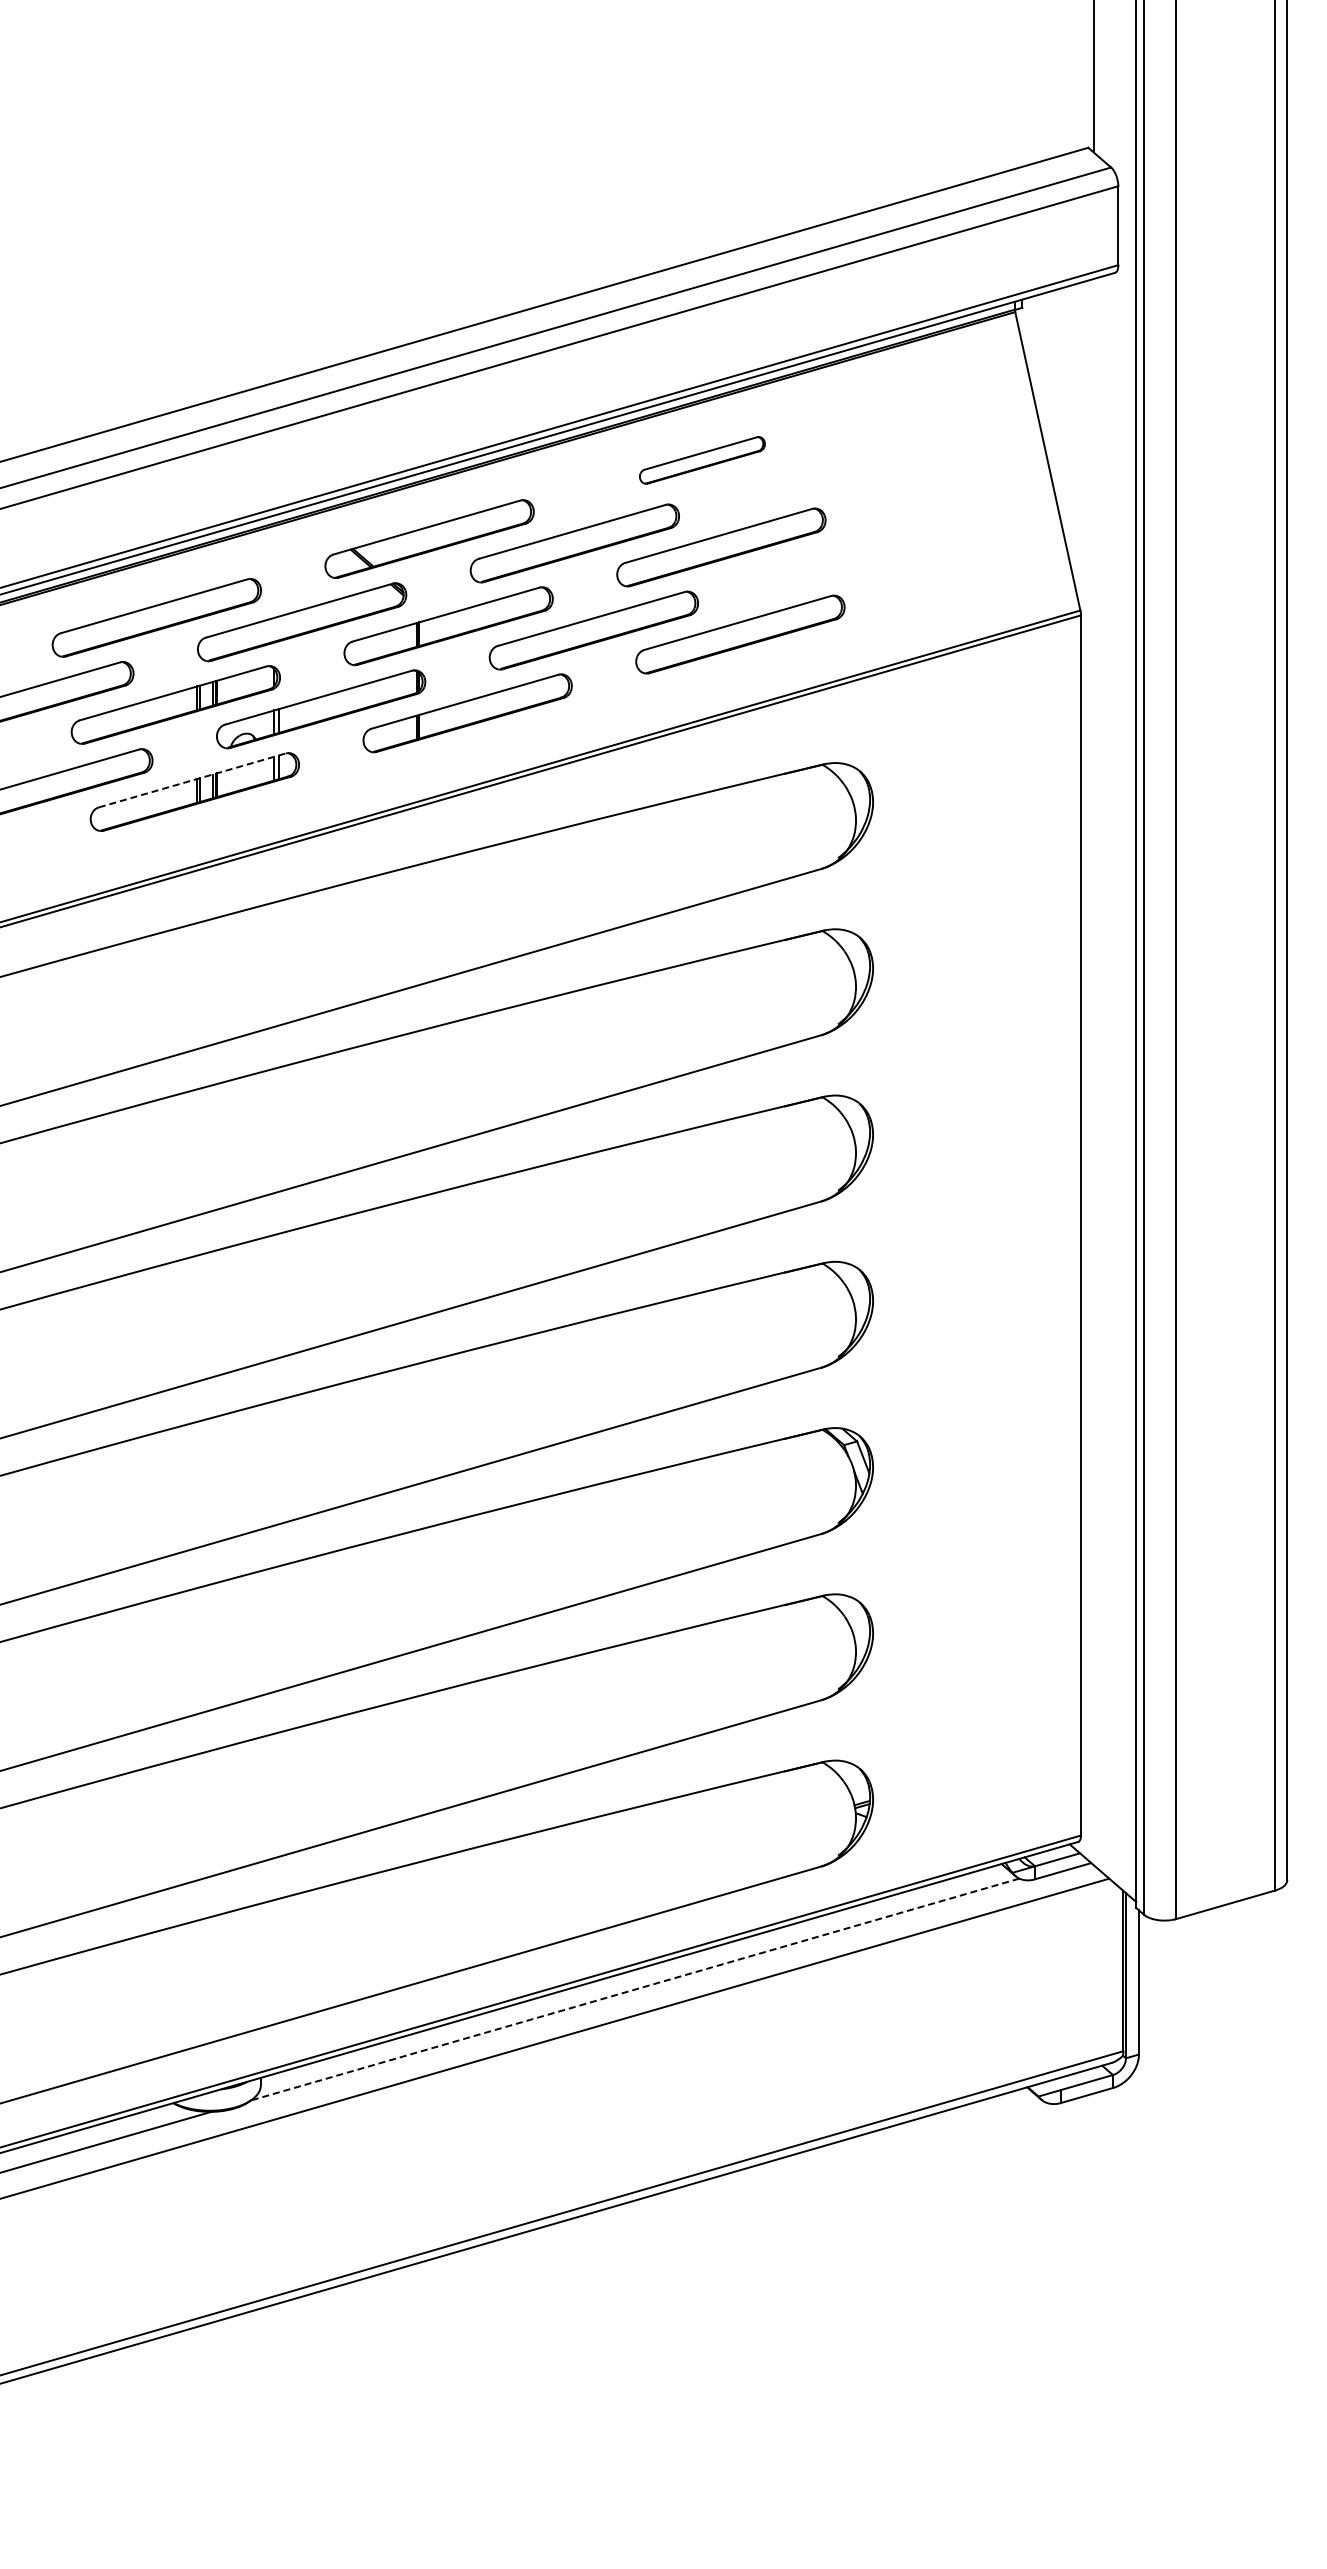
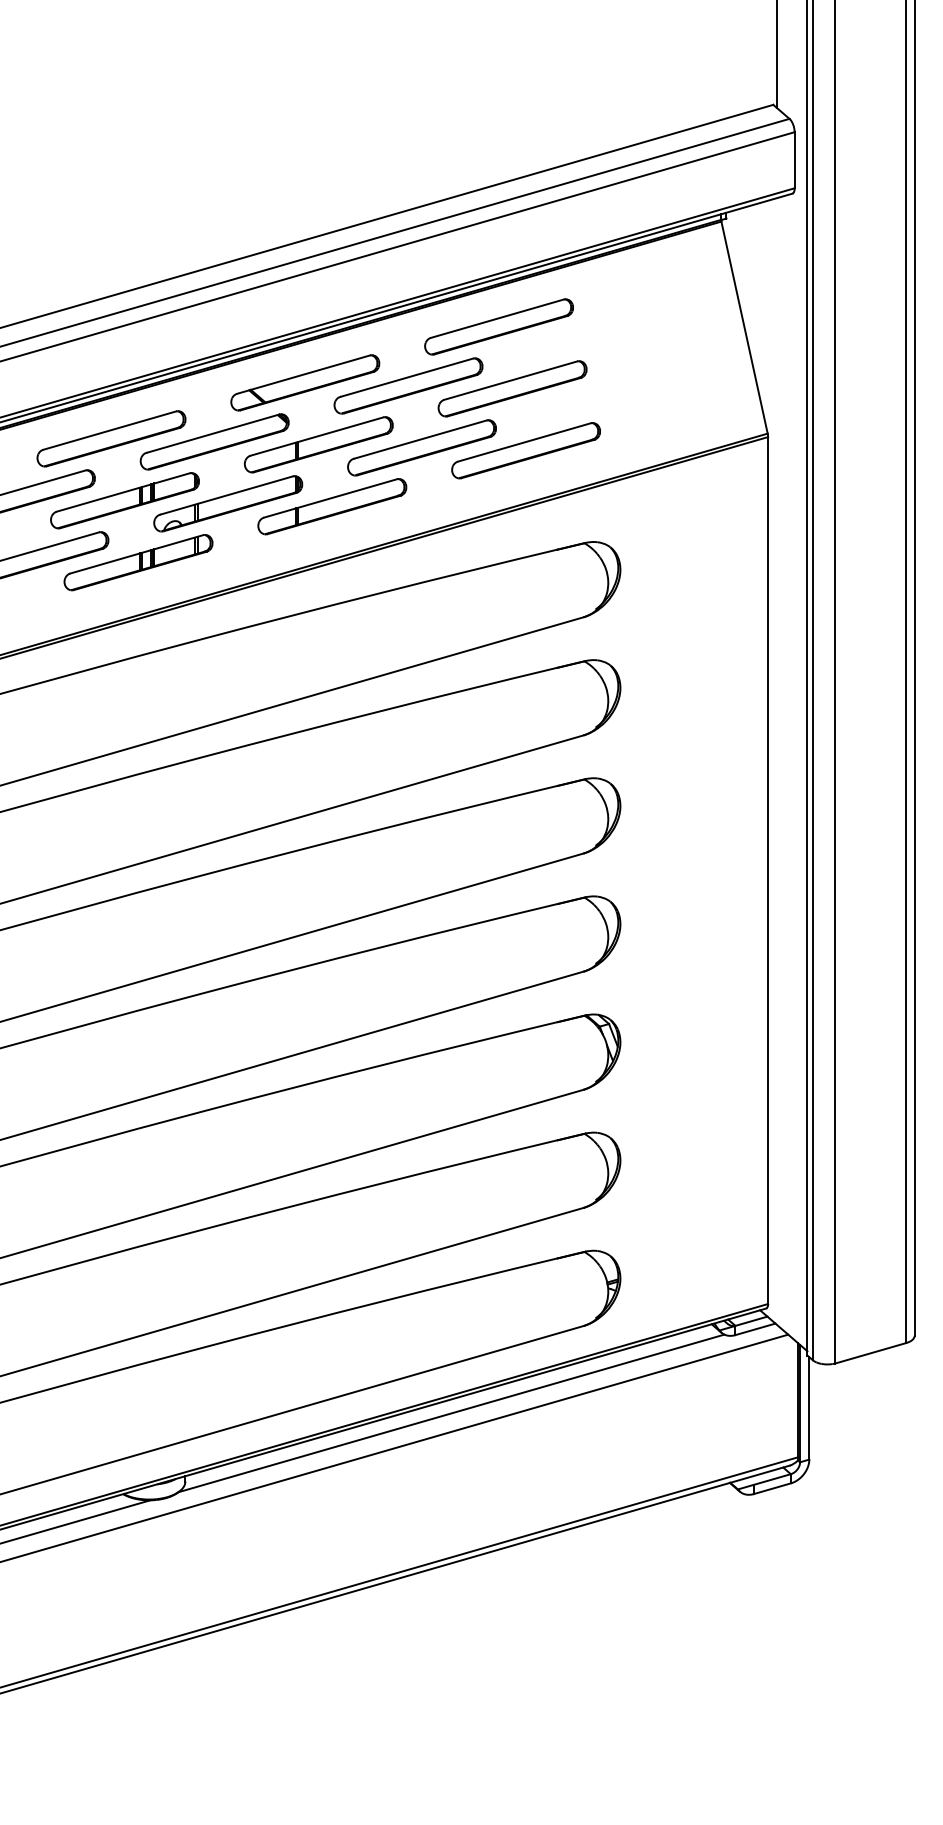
part: (702, 460) -> (499, 327), size x1.67
line: (192, 780) -> (136, 554), dashed -> solid
line: (635, 1989) -> (451, 1413), dashed -> solid

